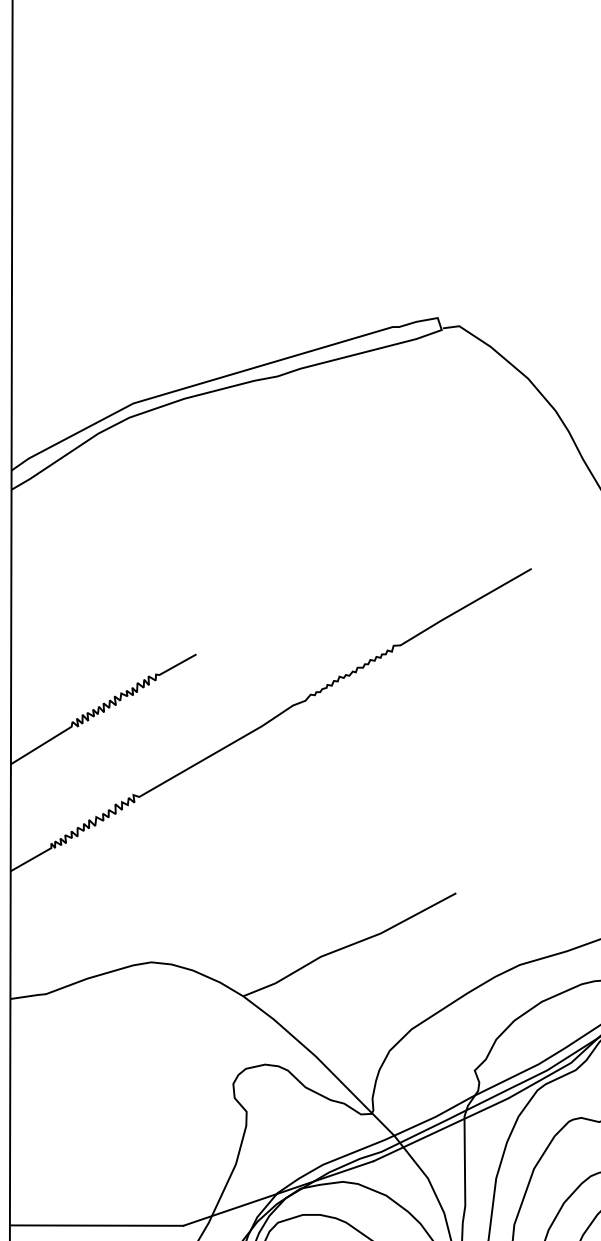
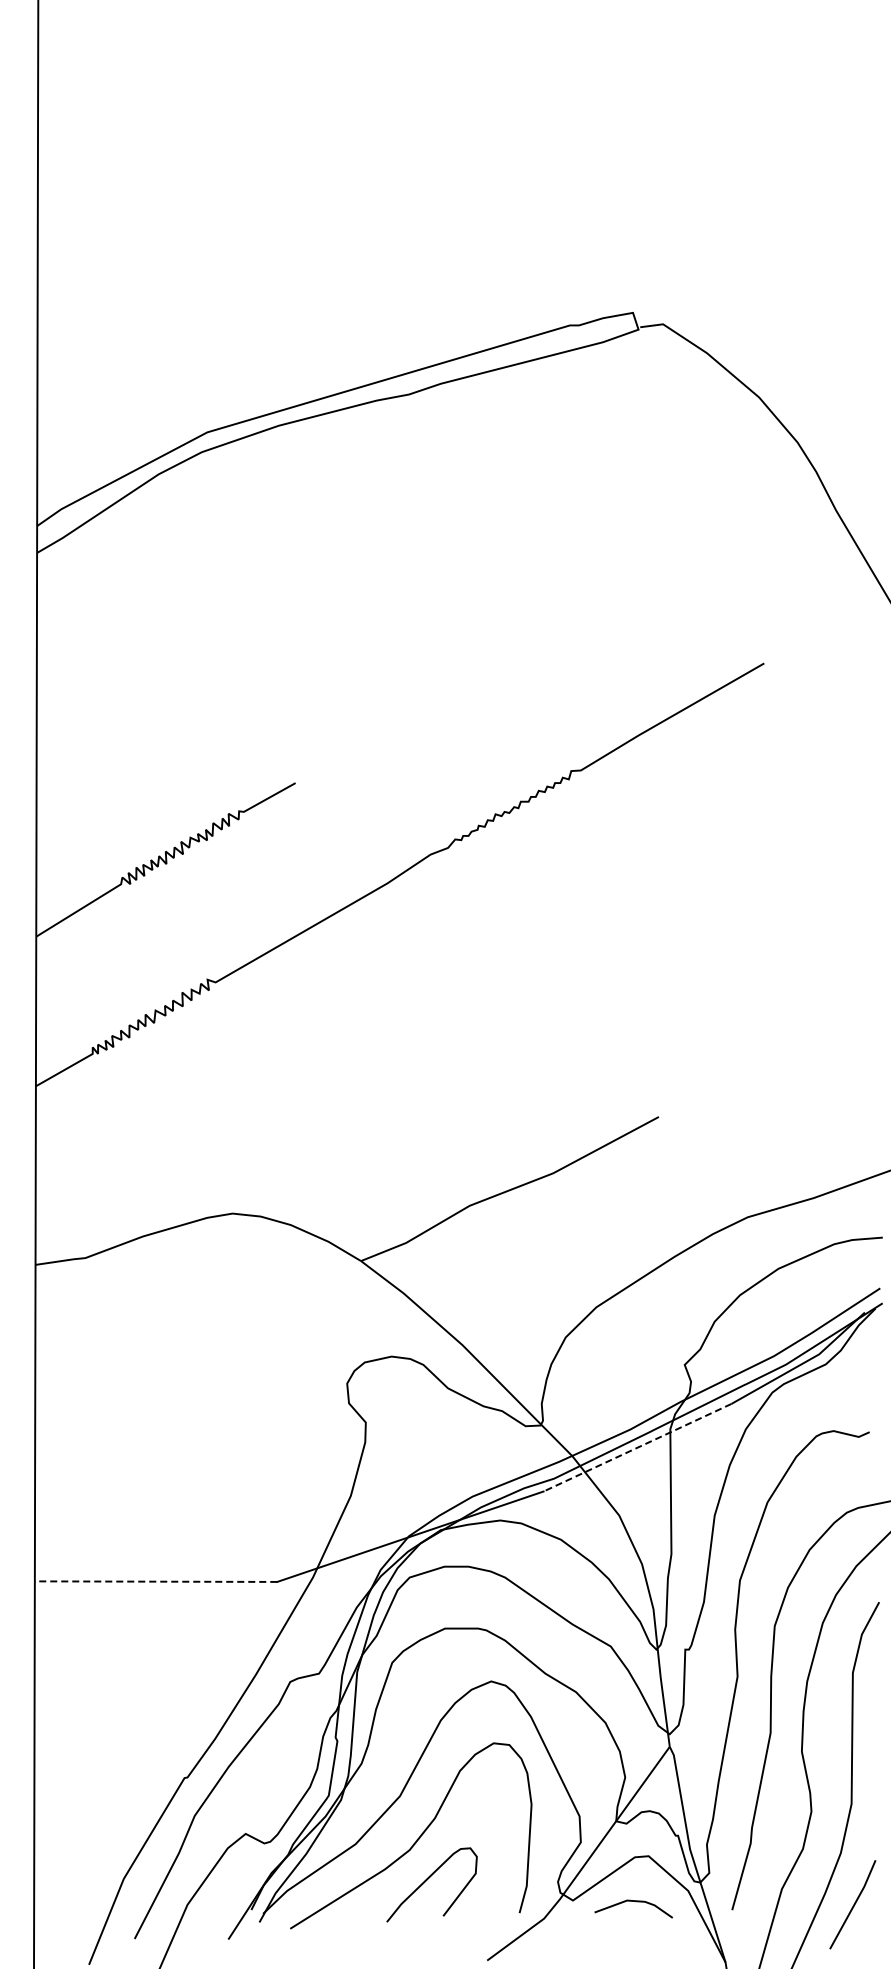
line: (441, 1129) -> (637, 1447), solid -> dashed
line: (96, 1225) -> (155, 1581), solid -> dashed

